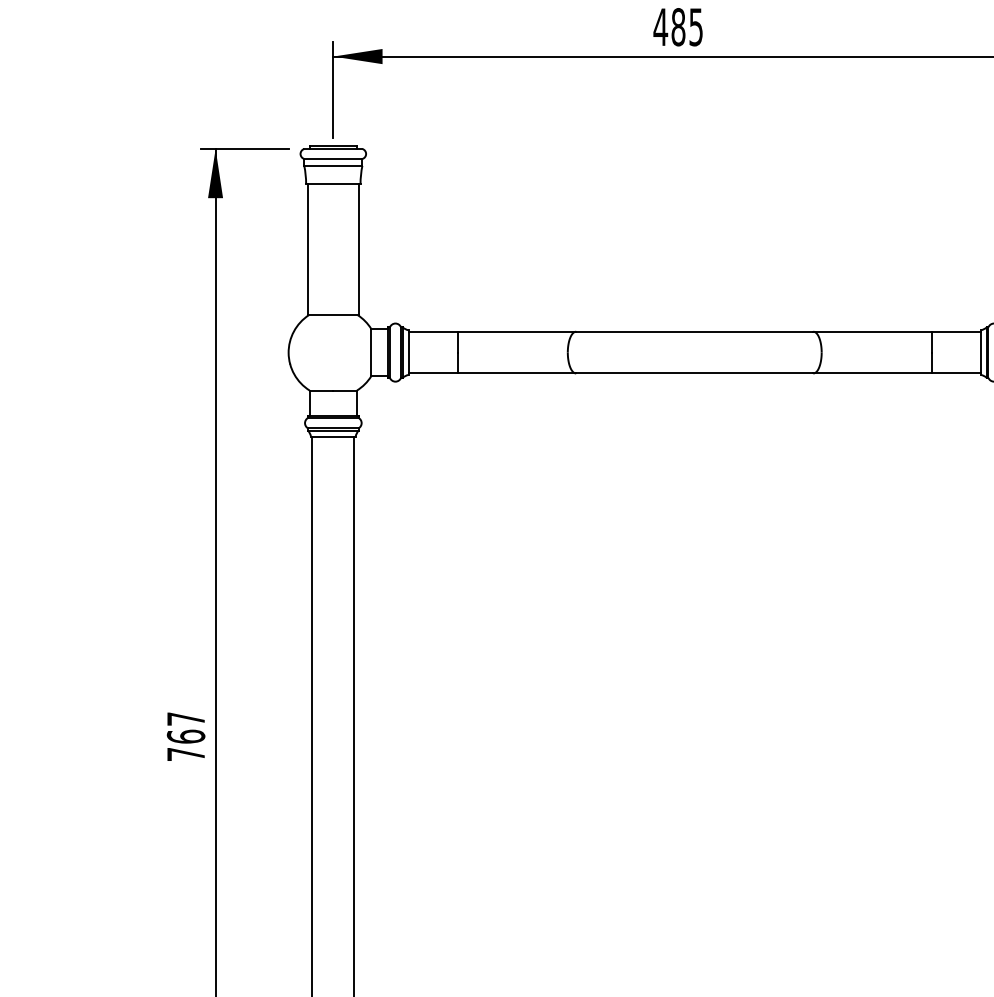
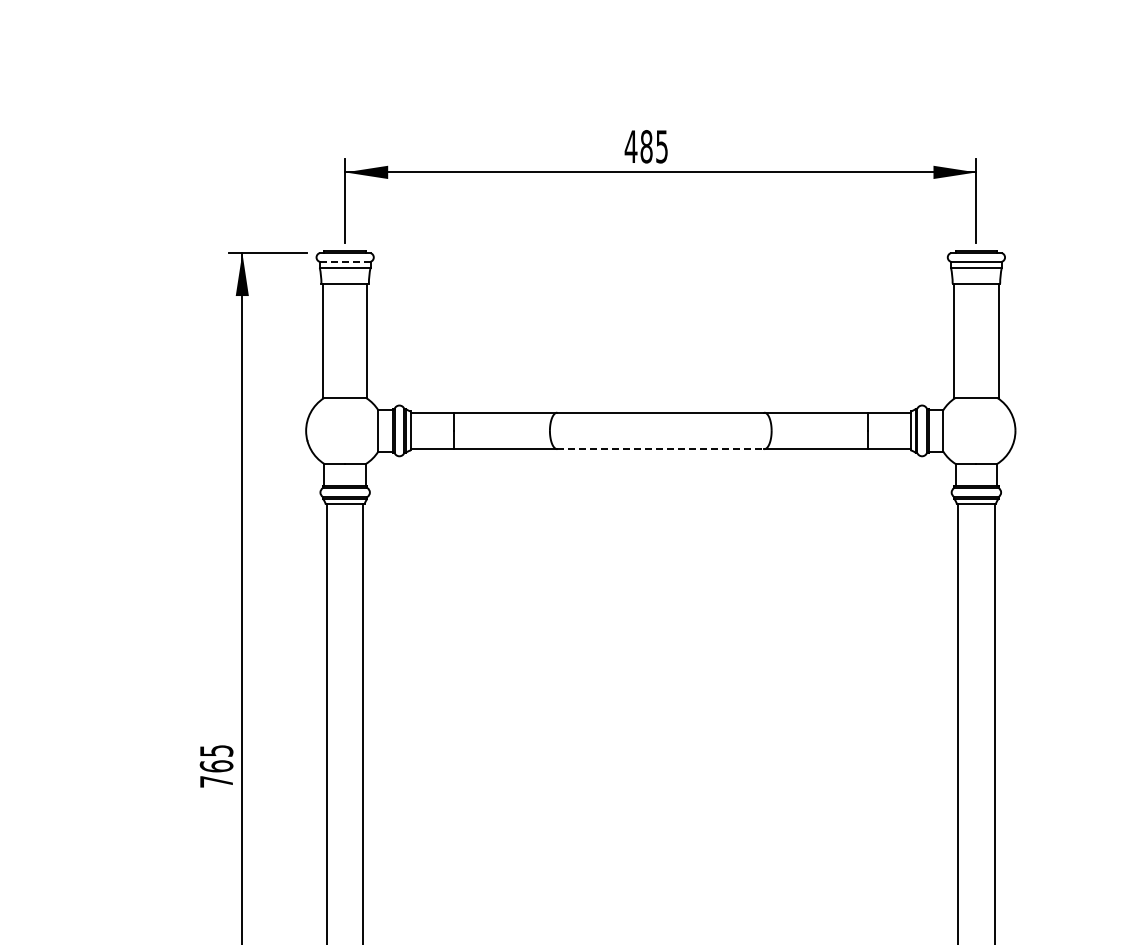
line: (333, 158) -> (345, 261), solid -> dashed
line: (694, 373) -> (660, 449), solid -> dashed
text: (185, 718) -> (216, 750), 767 -> 765

